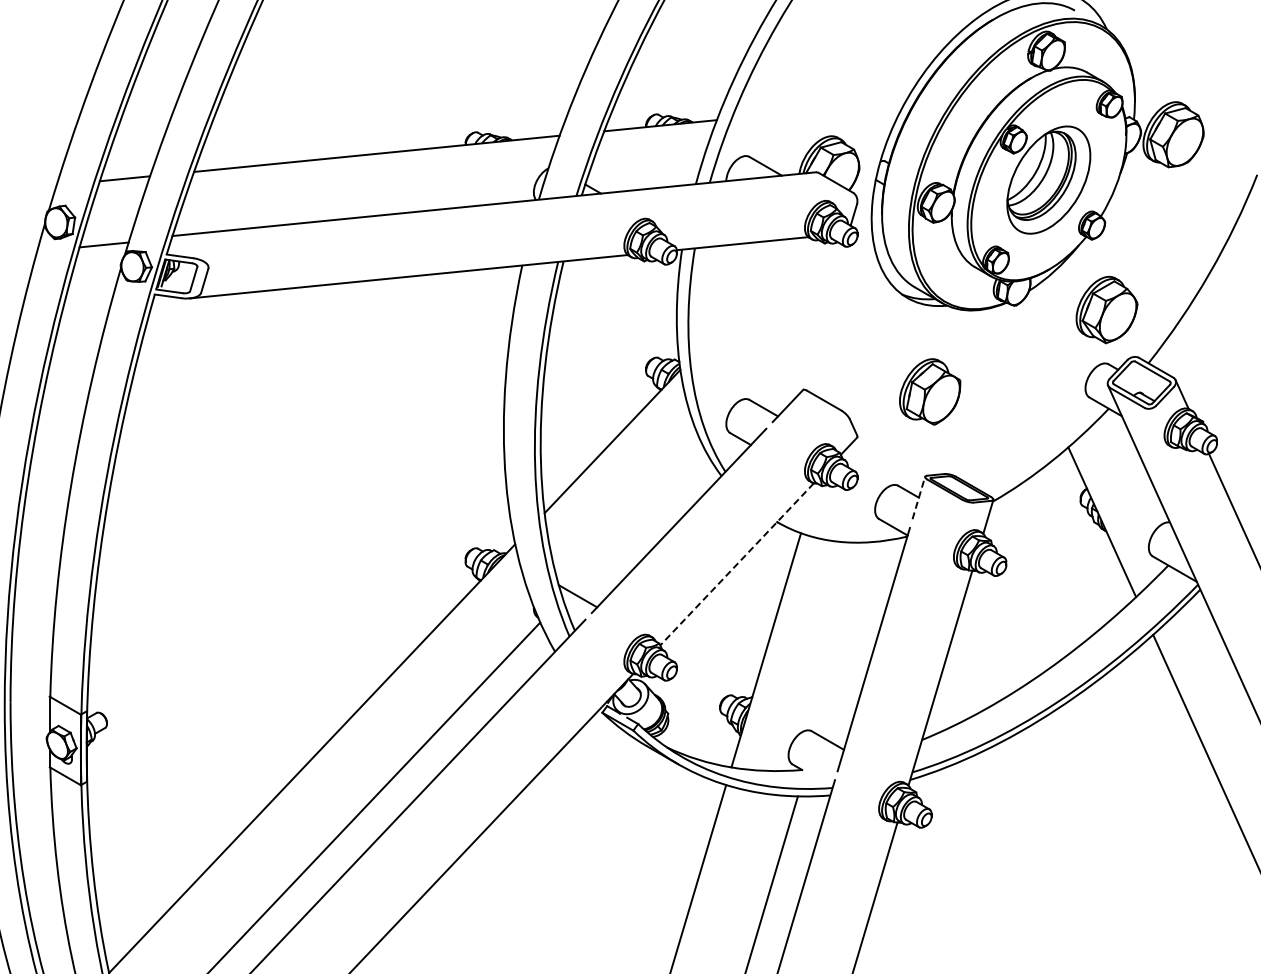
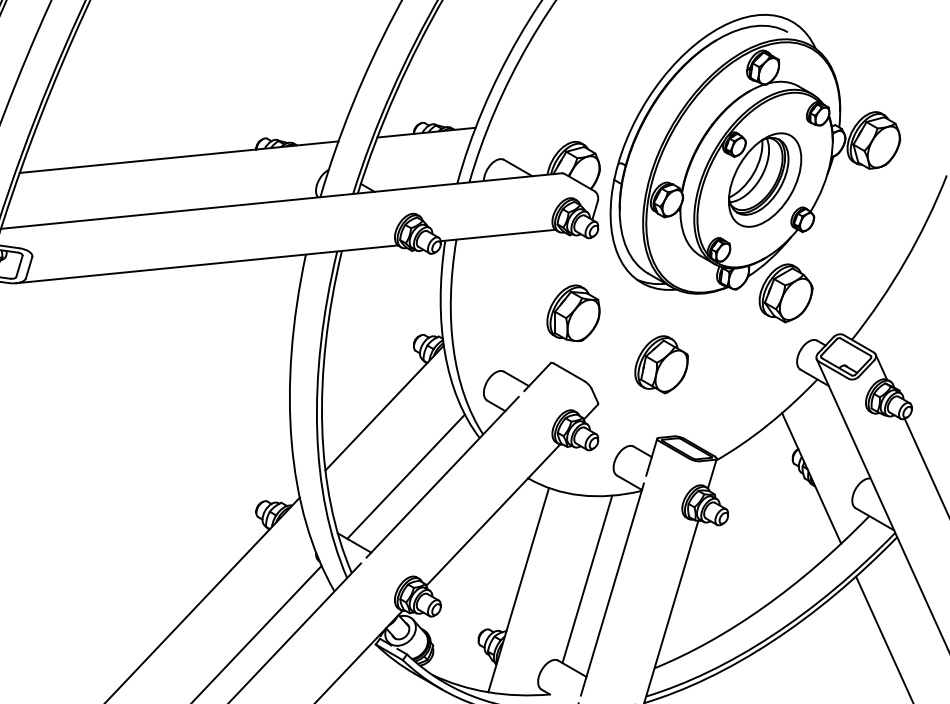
part: (1106, 309) -> (785, 292), moved
part: (828, 332) -> (572, 312), added
line: (918, 497) -> (651, 456), dashed -> solid
line: (636, 520) -> (405, 476), added
line: (737, 564) -> (493, 515), dashed -> solid
line: (844, 637) -> (586, 578), added

